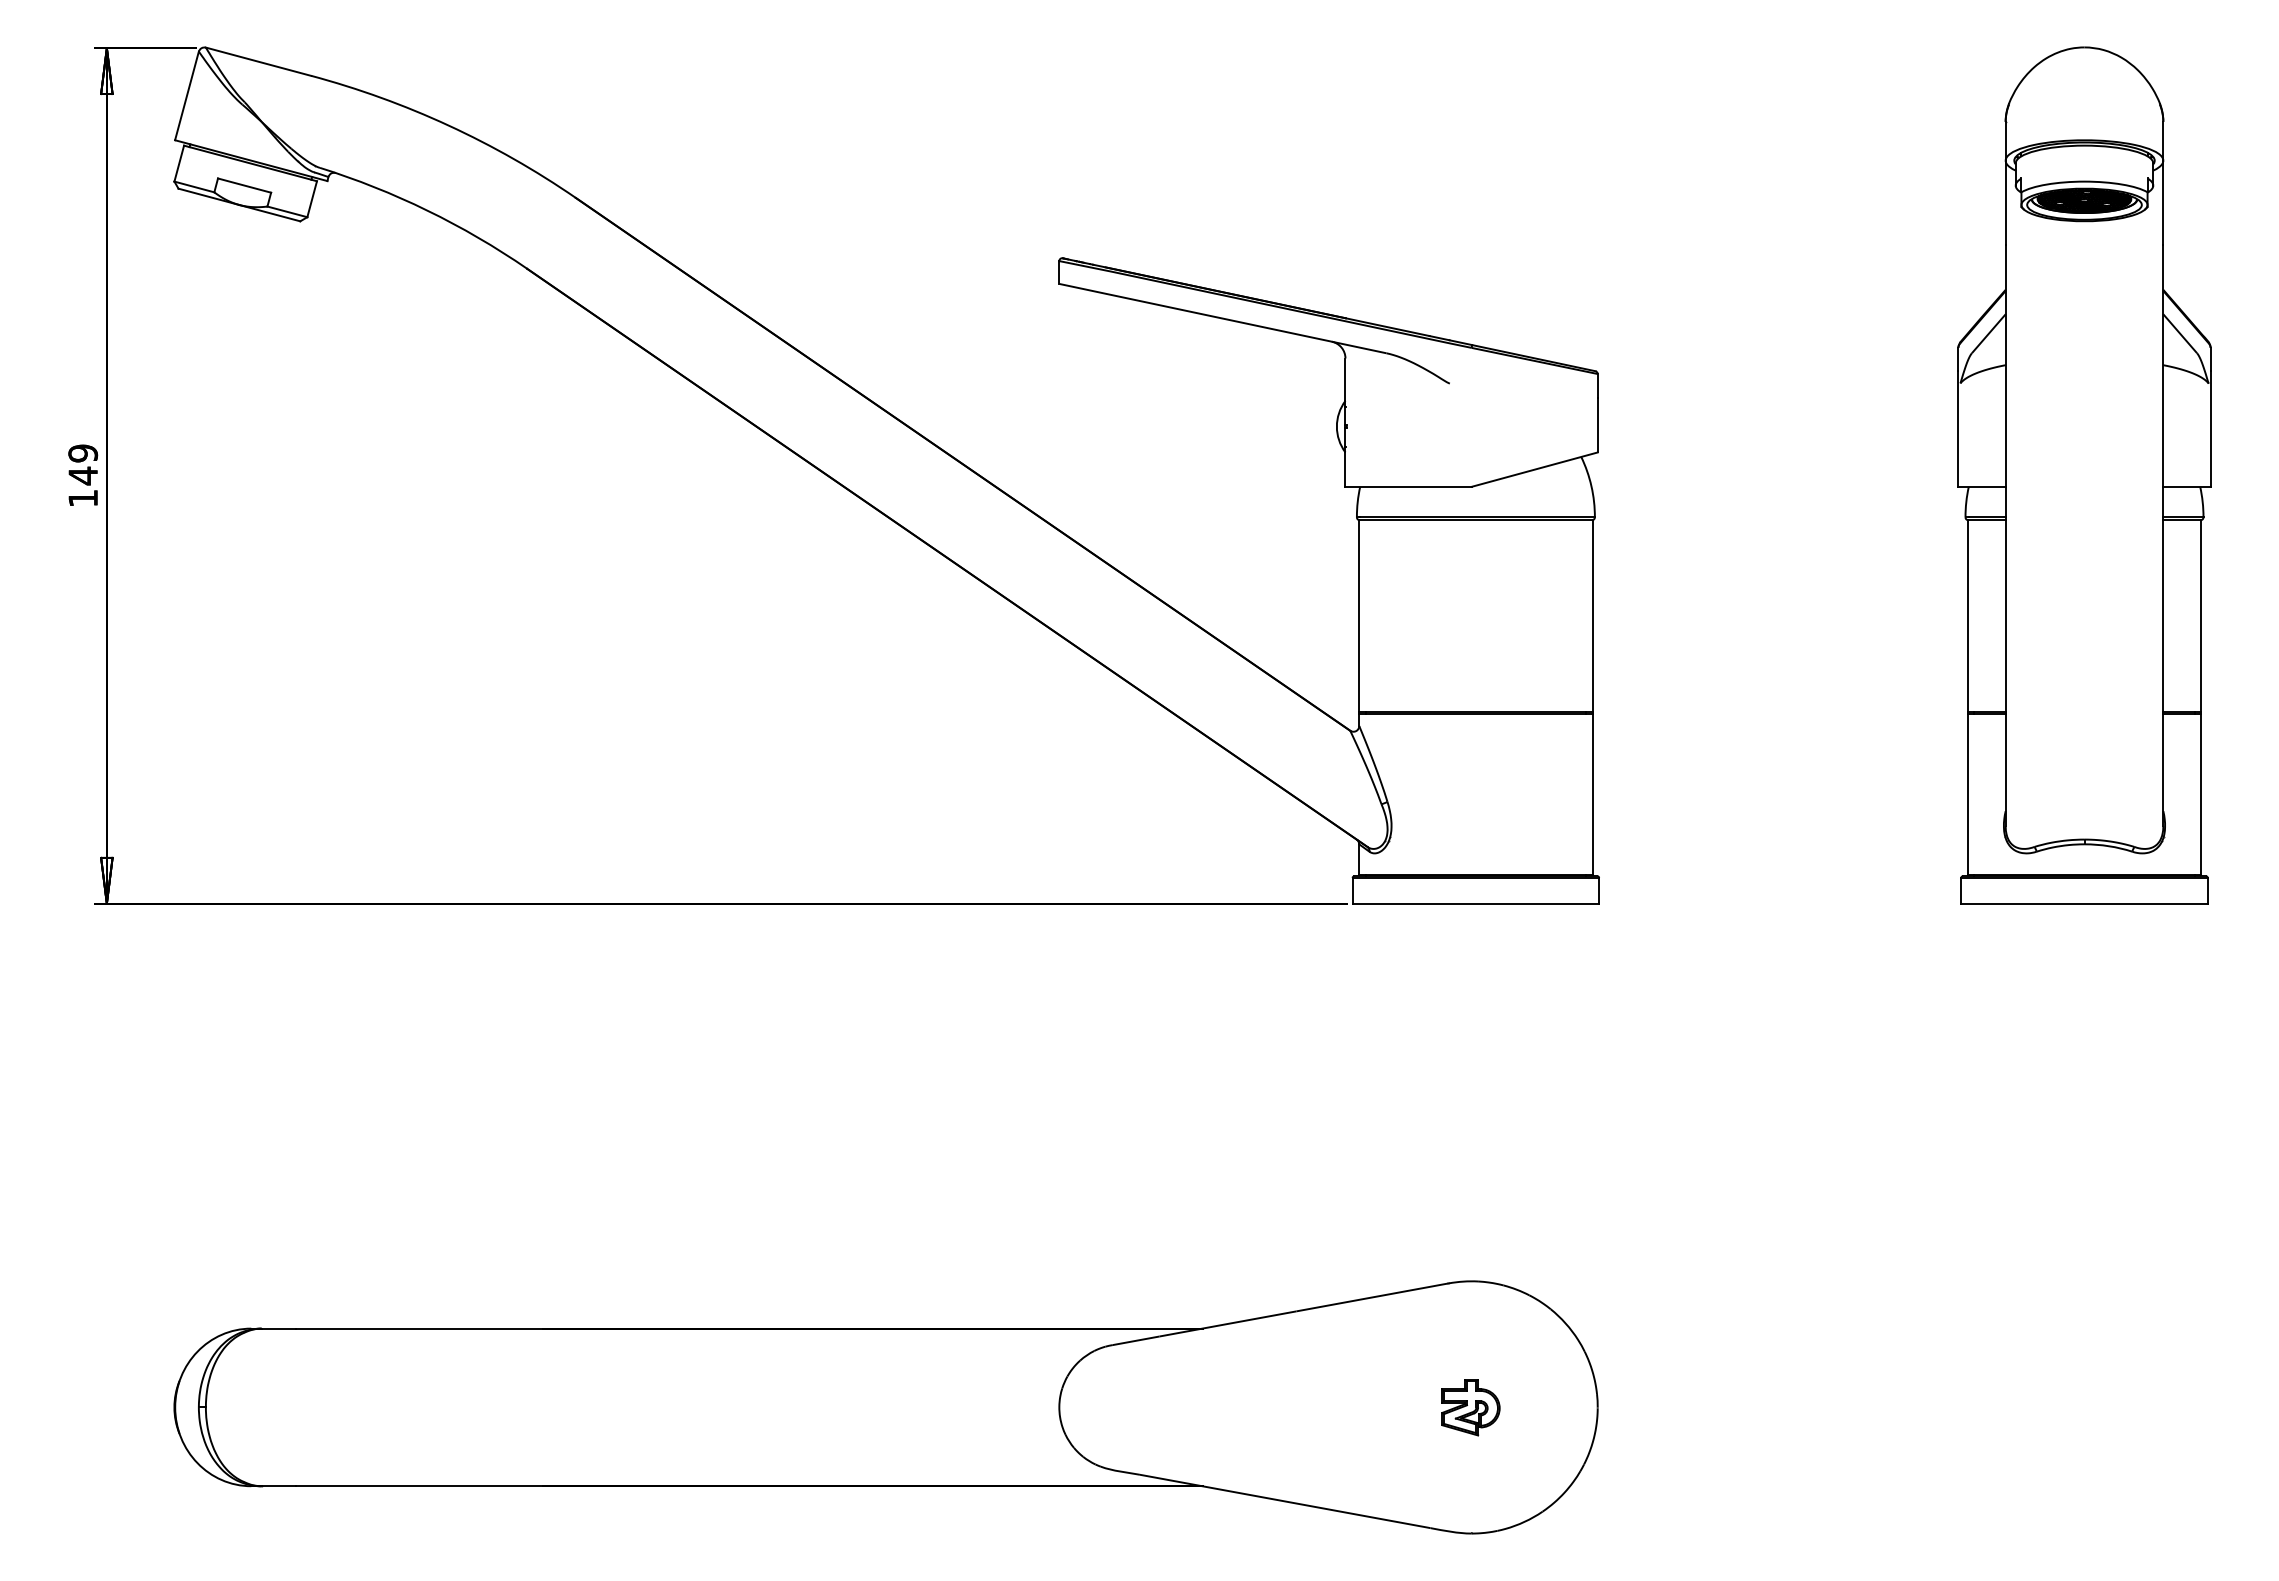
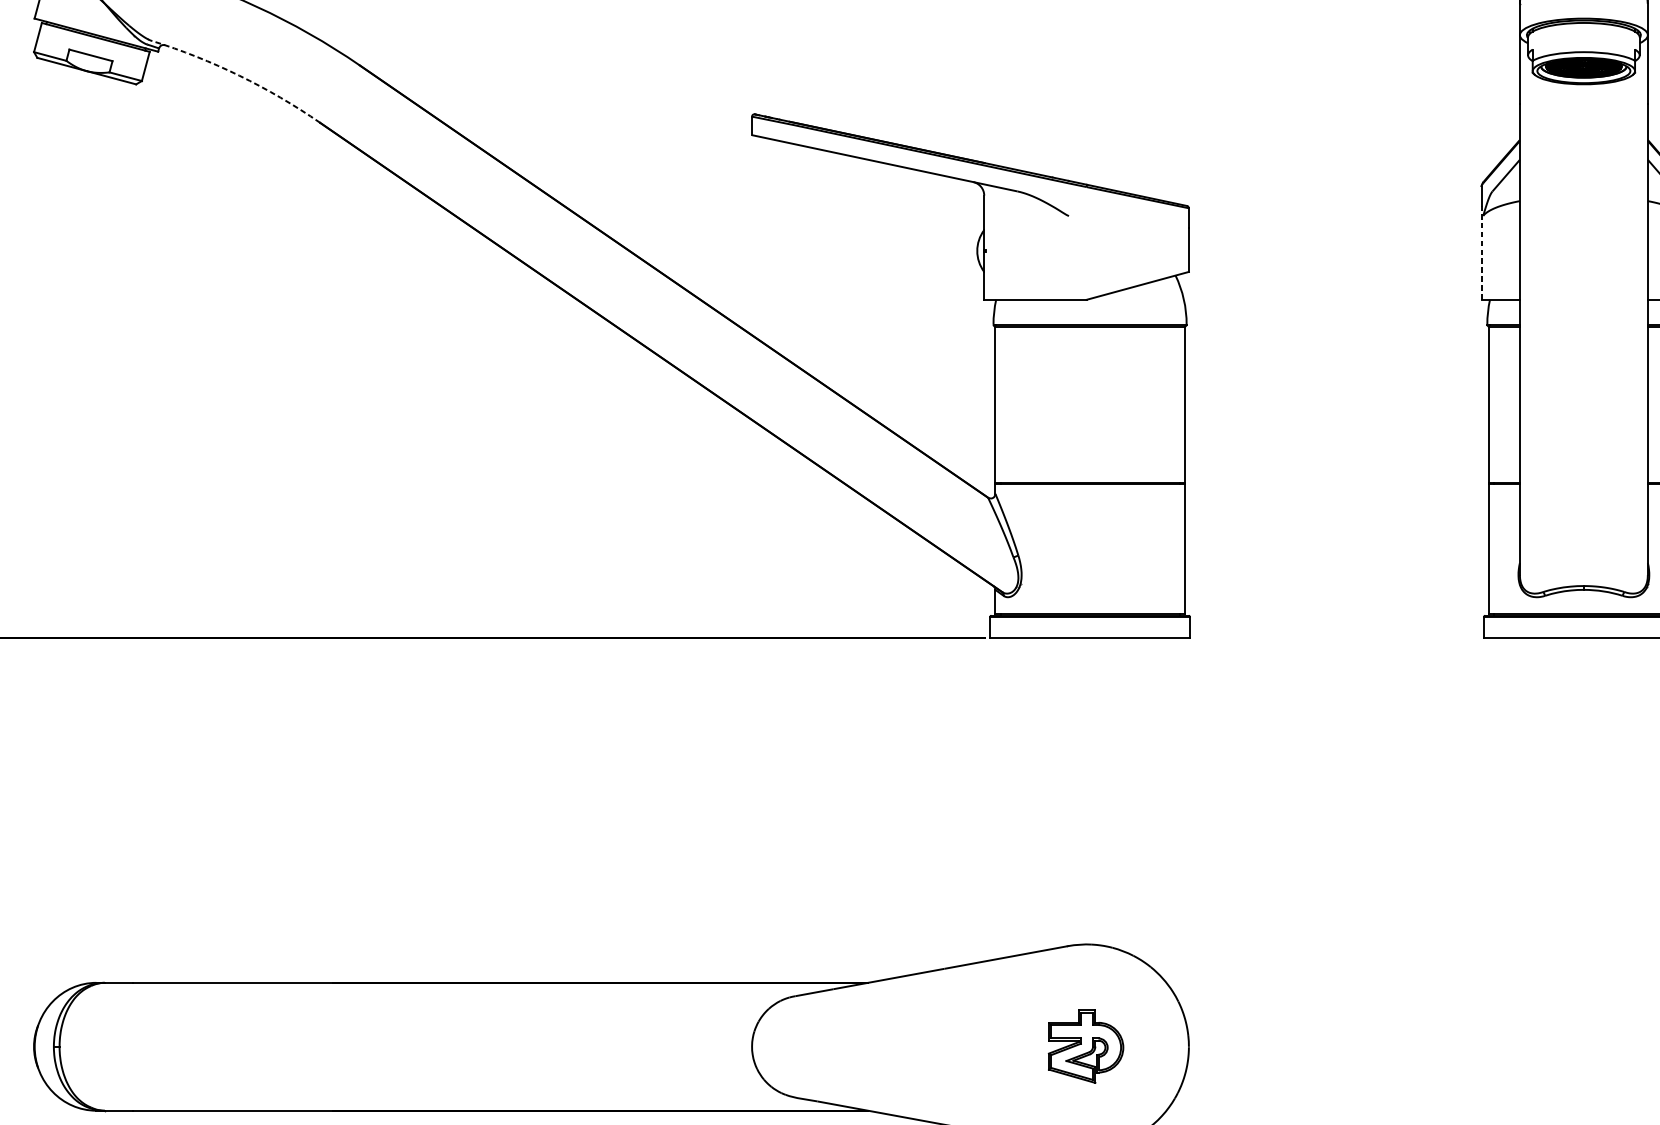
arc: (427, 210) -> (239, 75), solid -> dashed
line: (1958, 429) -> (1481, 253), solid -> dashed
part: (1470, 1407) -> (1085, 1046), size x1.6

